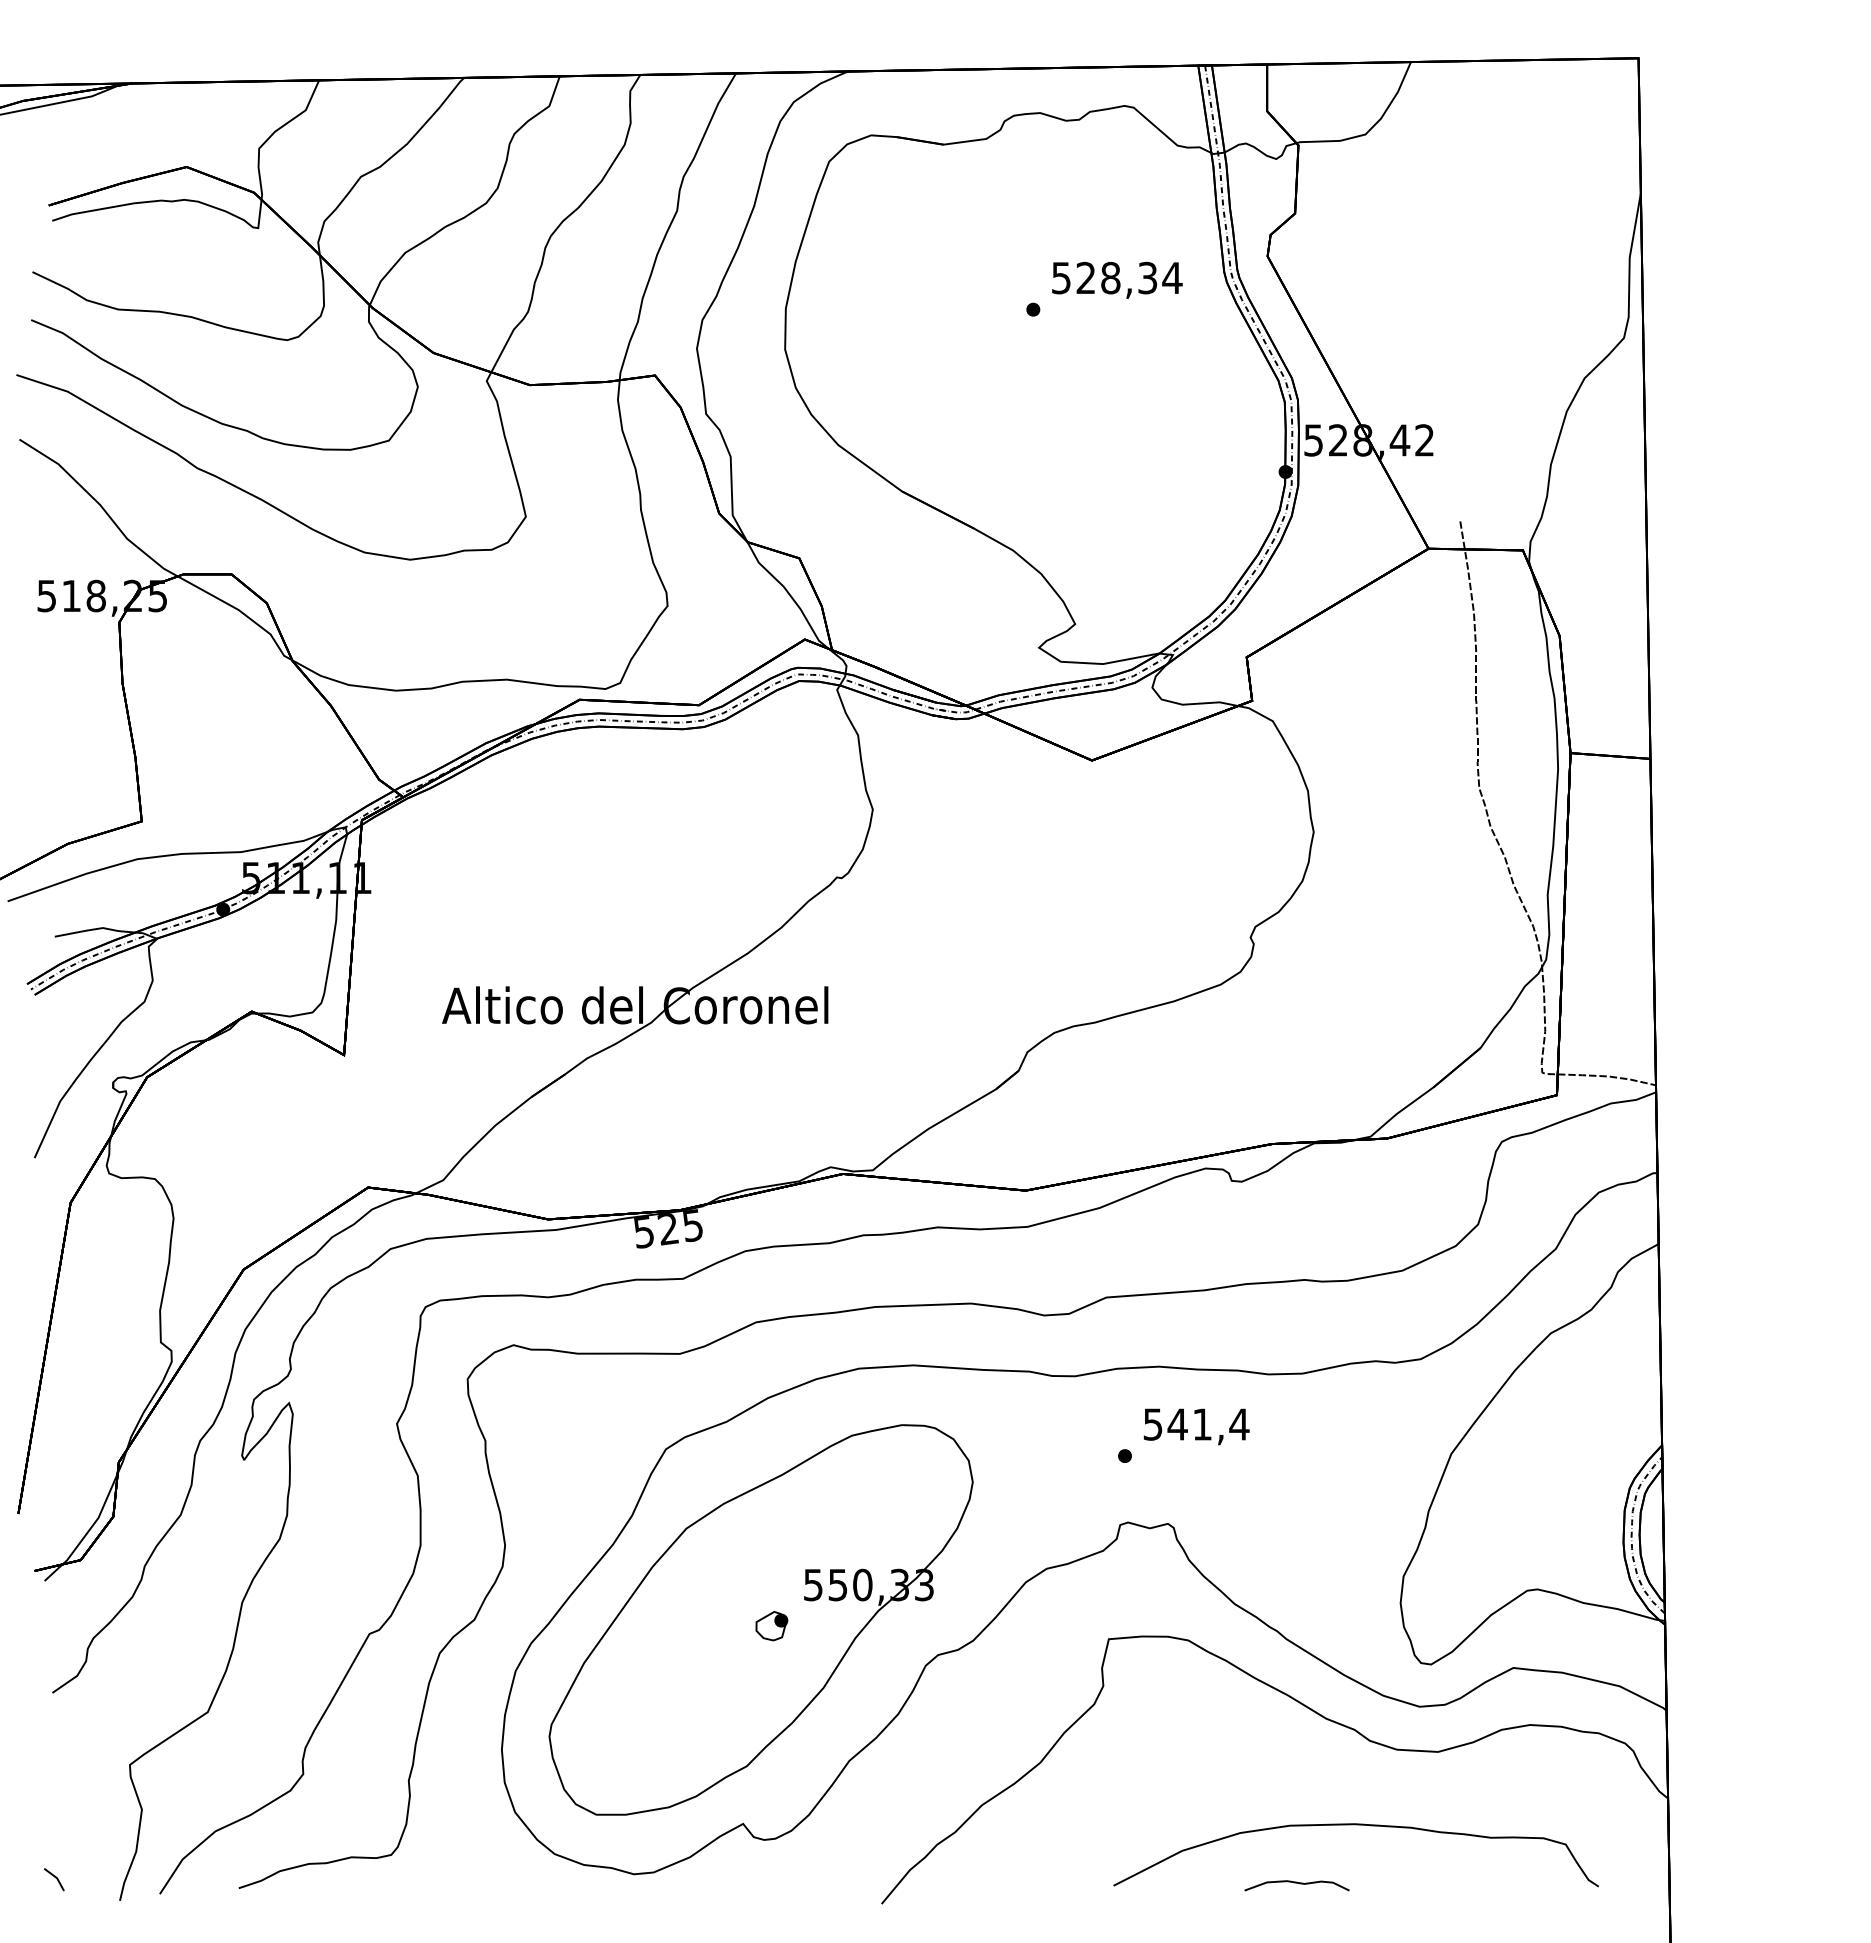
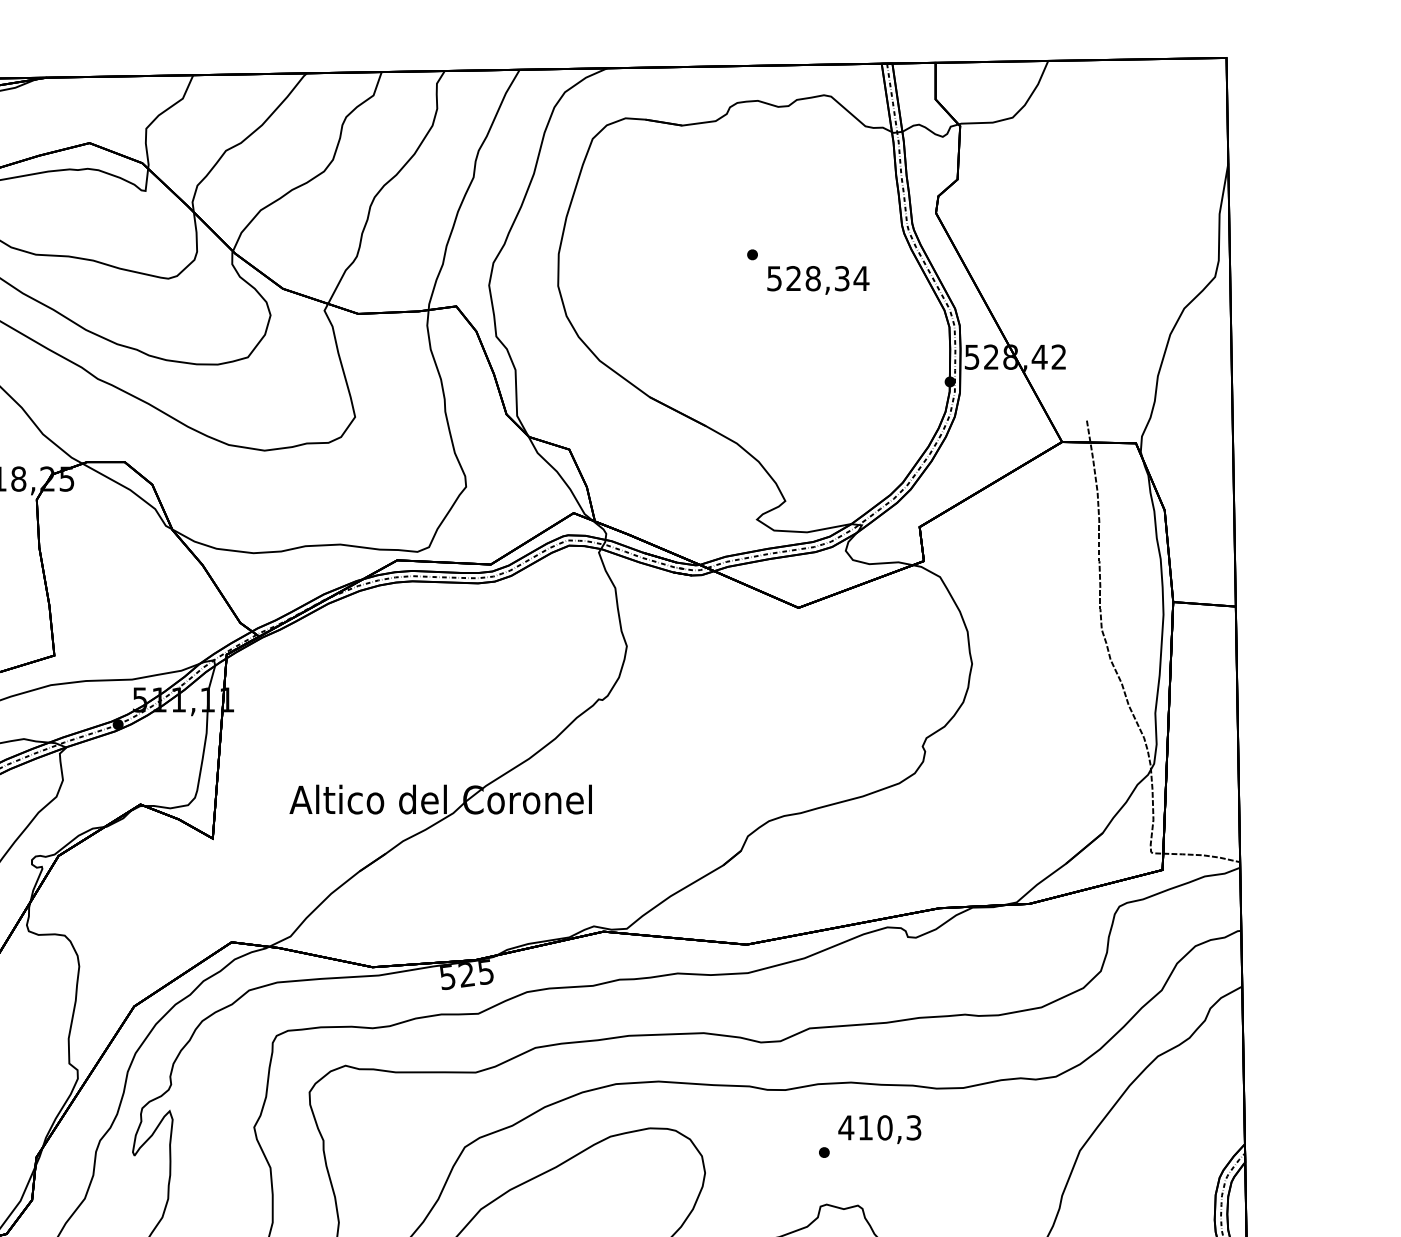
text: (1117, 279) -> (818, 279), moved
text: (1195, 1424) -> (879, 1127), 541,4 -> 410,3

